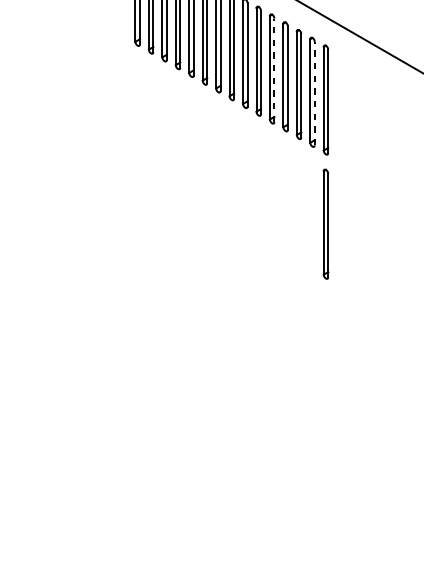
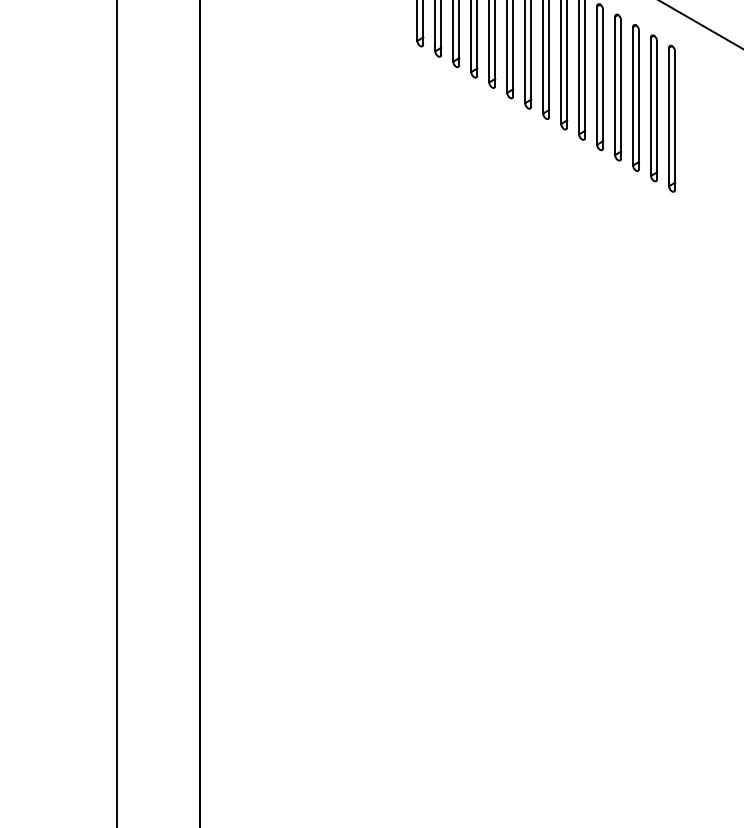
line: (274, 69) -> (603, 78), dashed -> solid
line: (315, 93) -> (657, 109), dashed -> solid
part: (325, 224) -> (671, 284), removed

